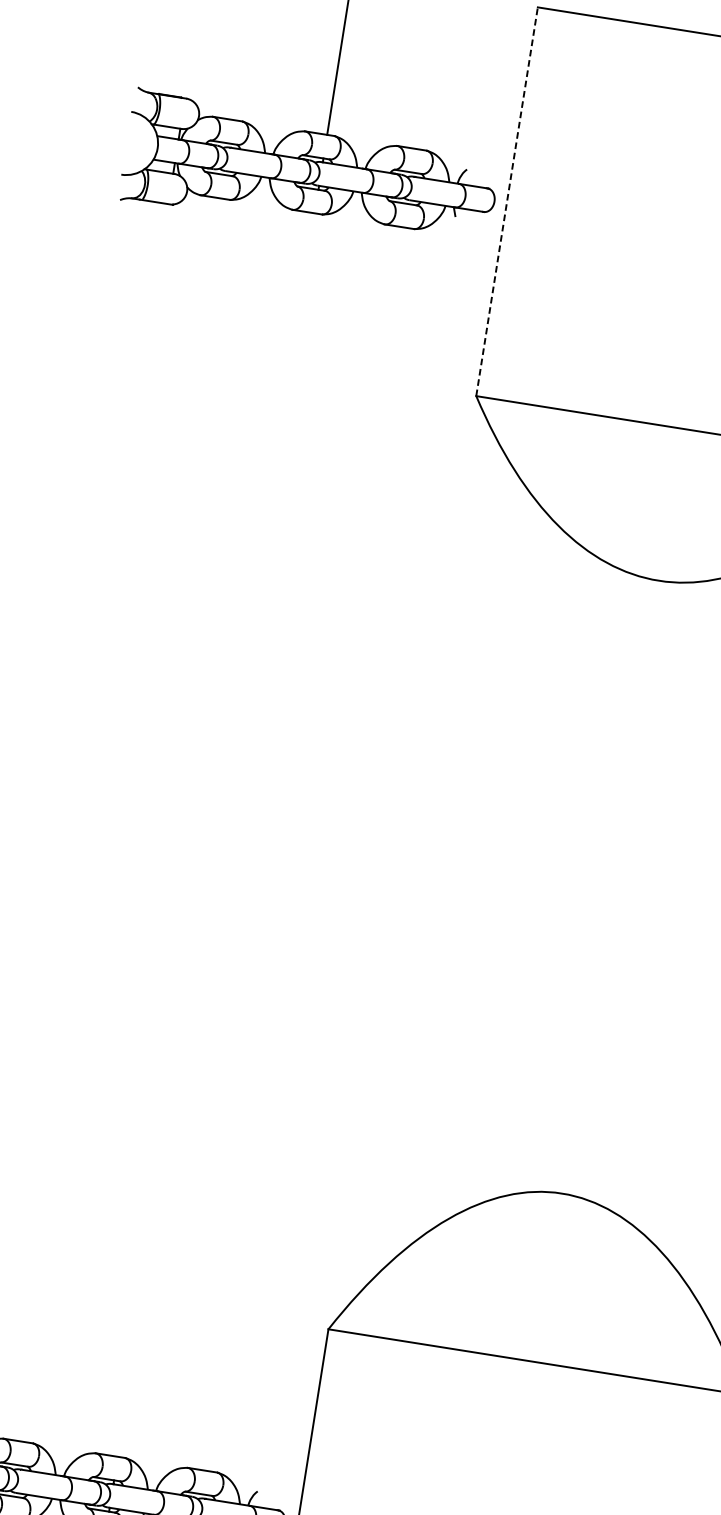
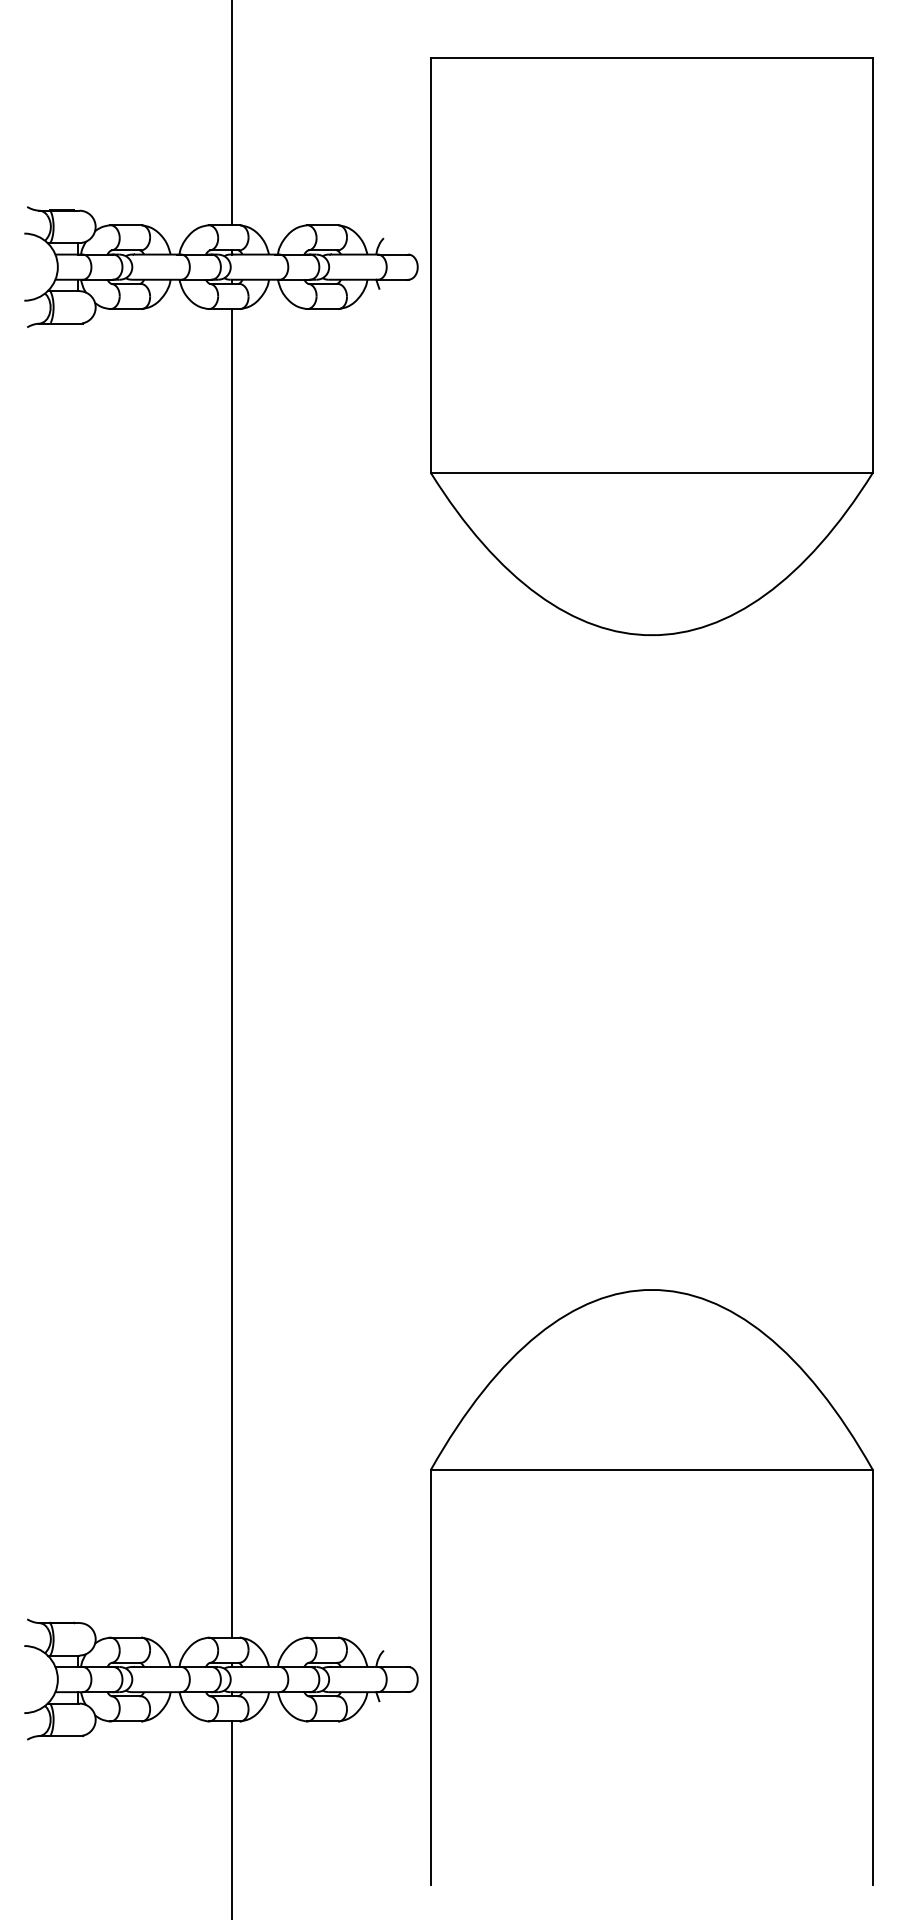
line: (506, 201) -> (430, 265), dashed -> solid
line: (216, 835) -> (232, 973), added

